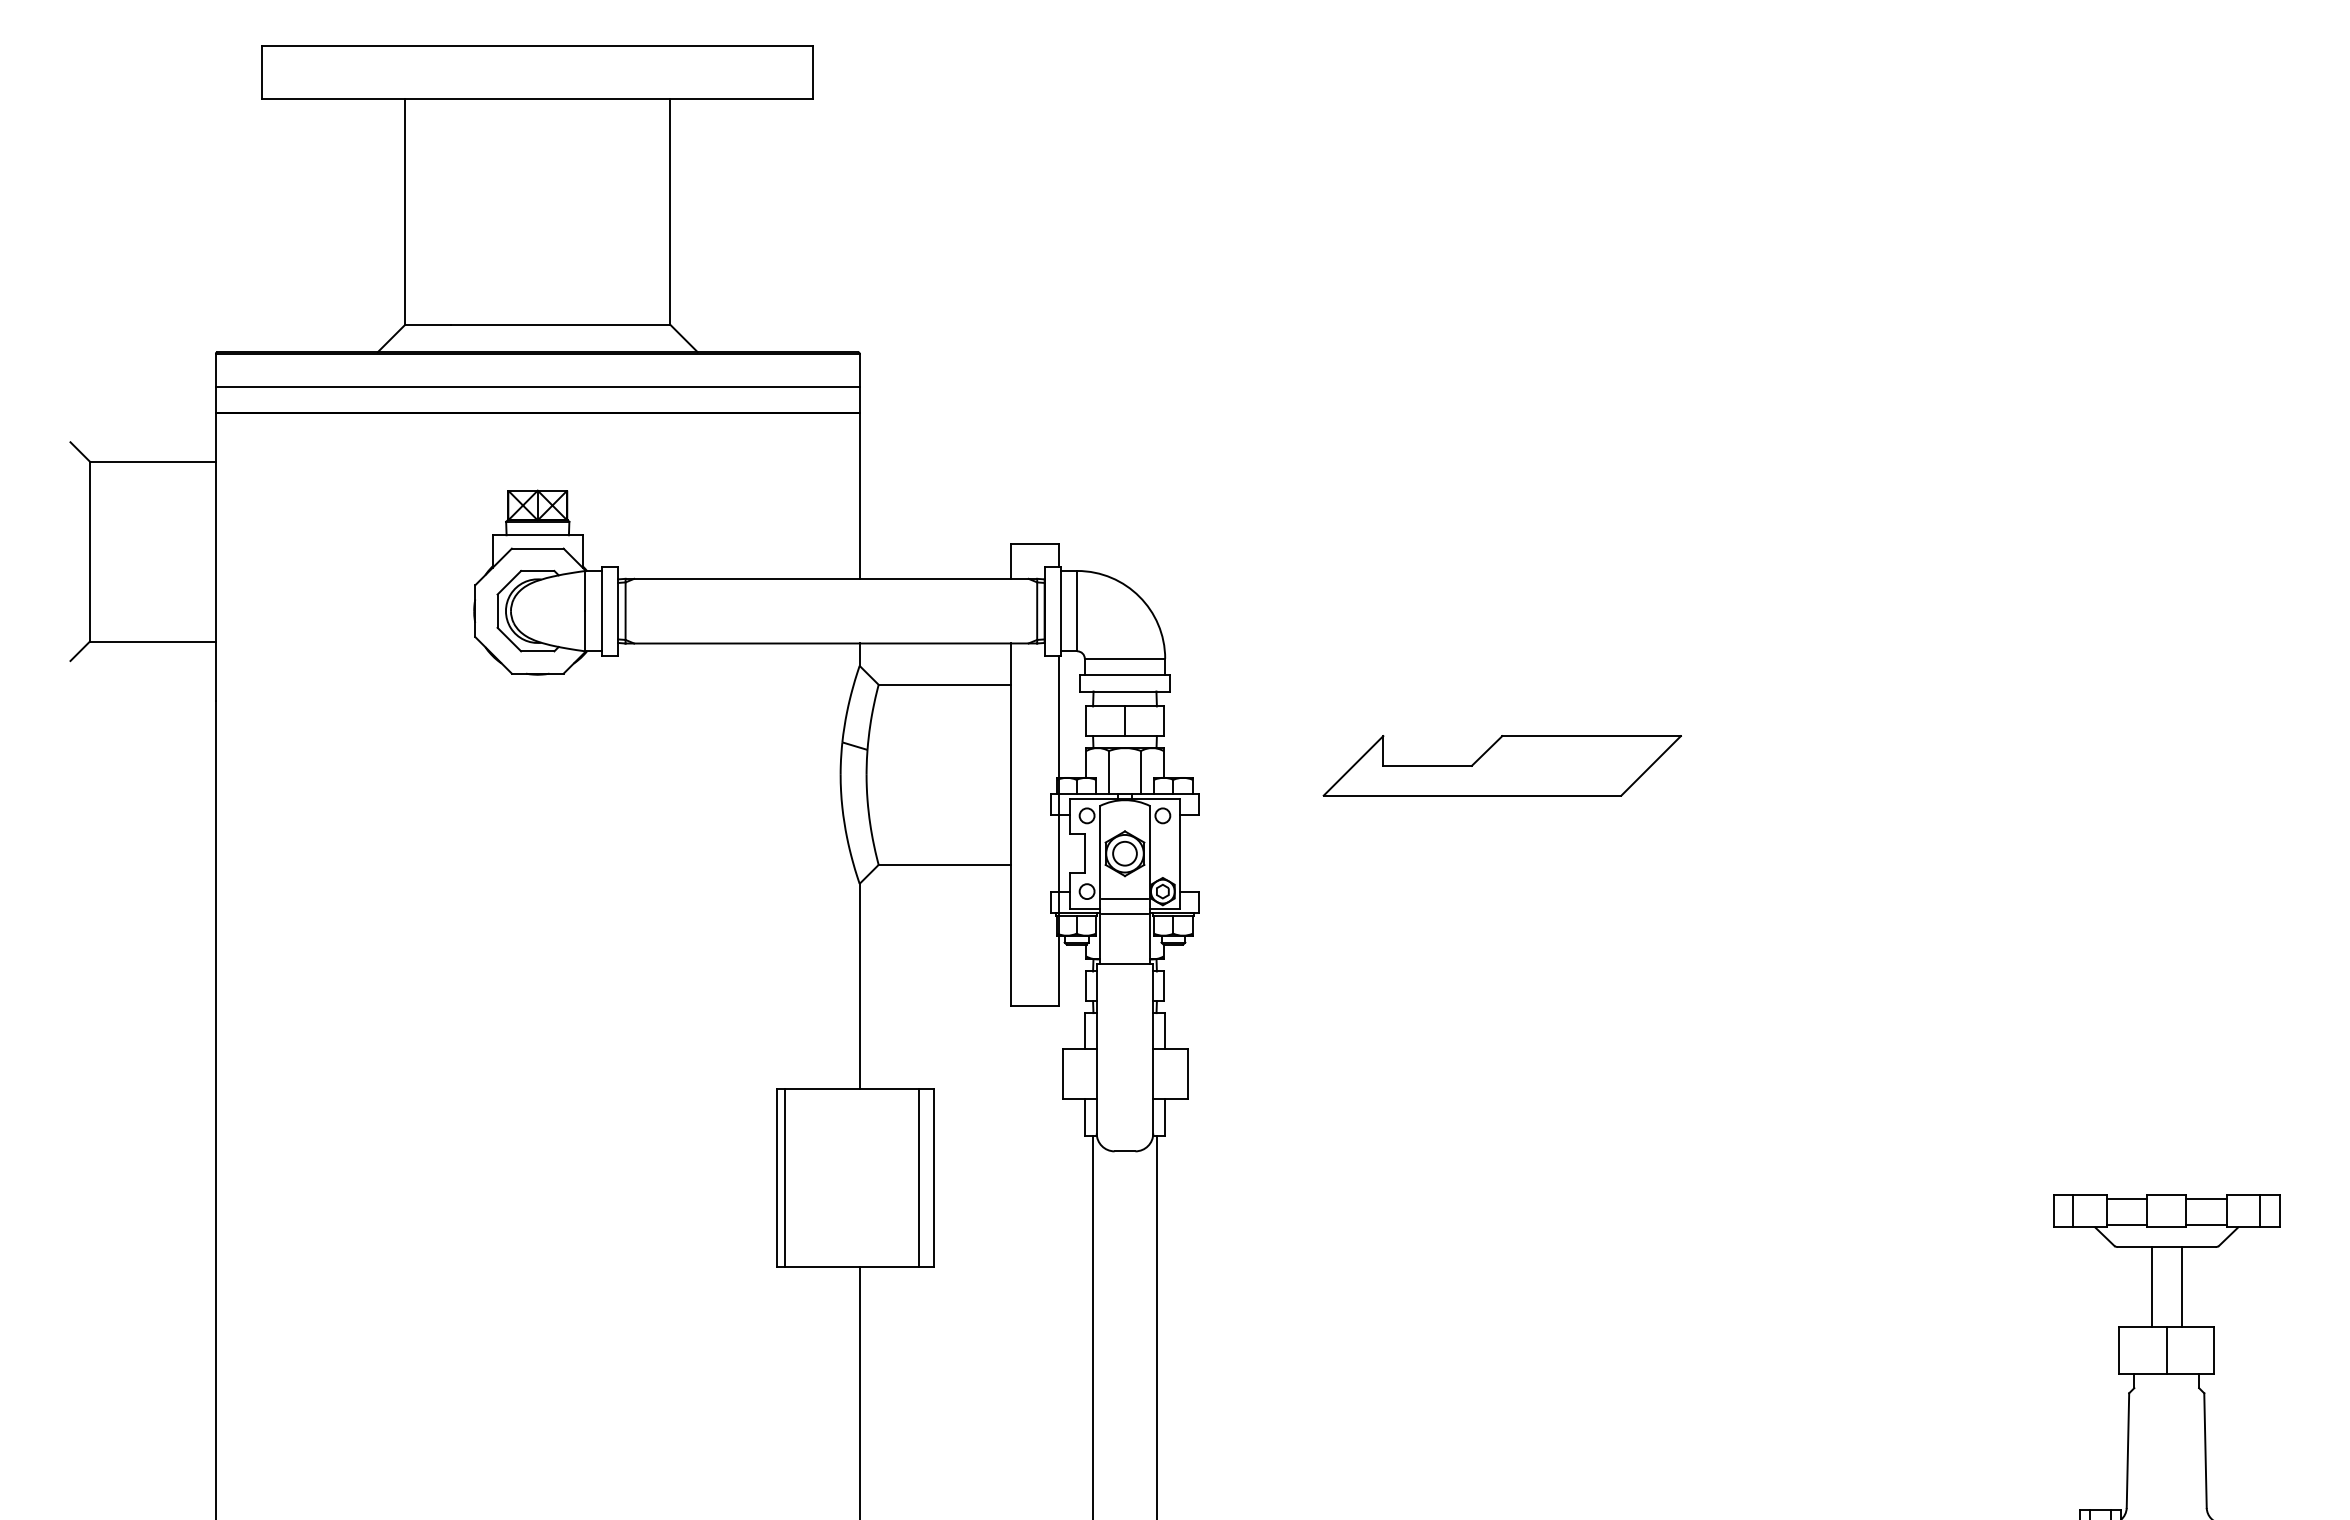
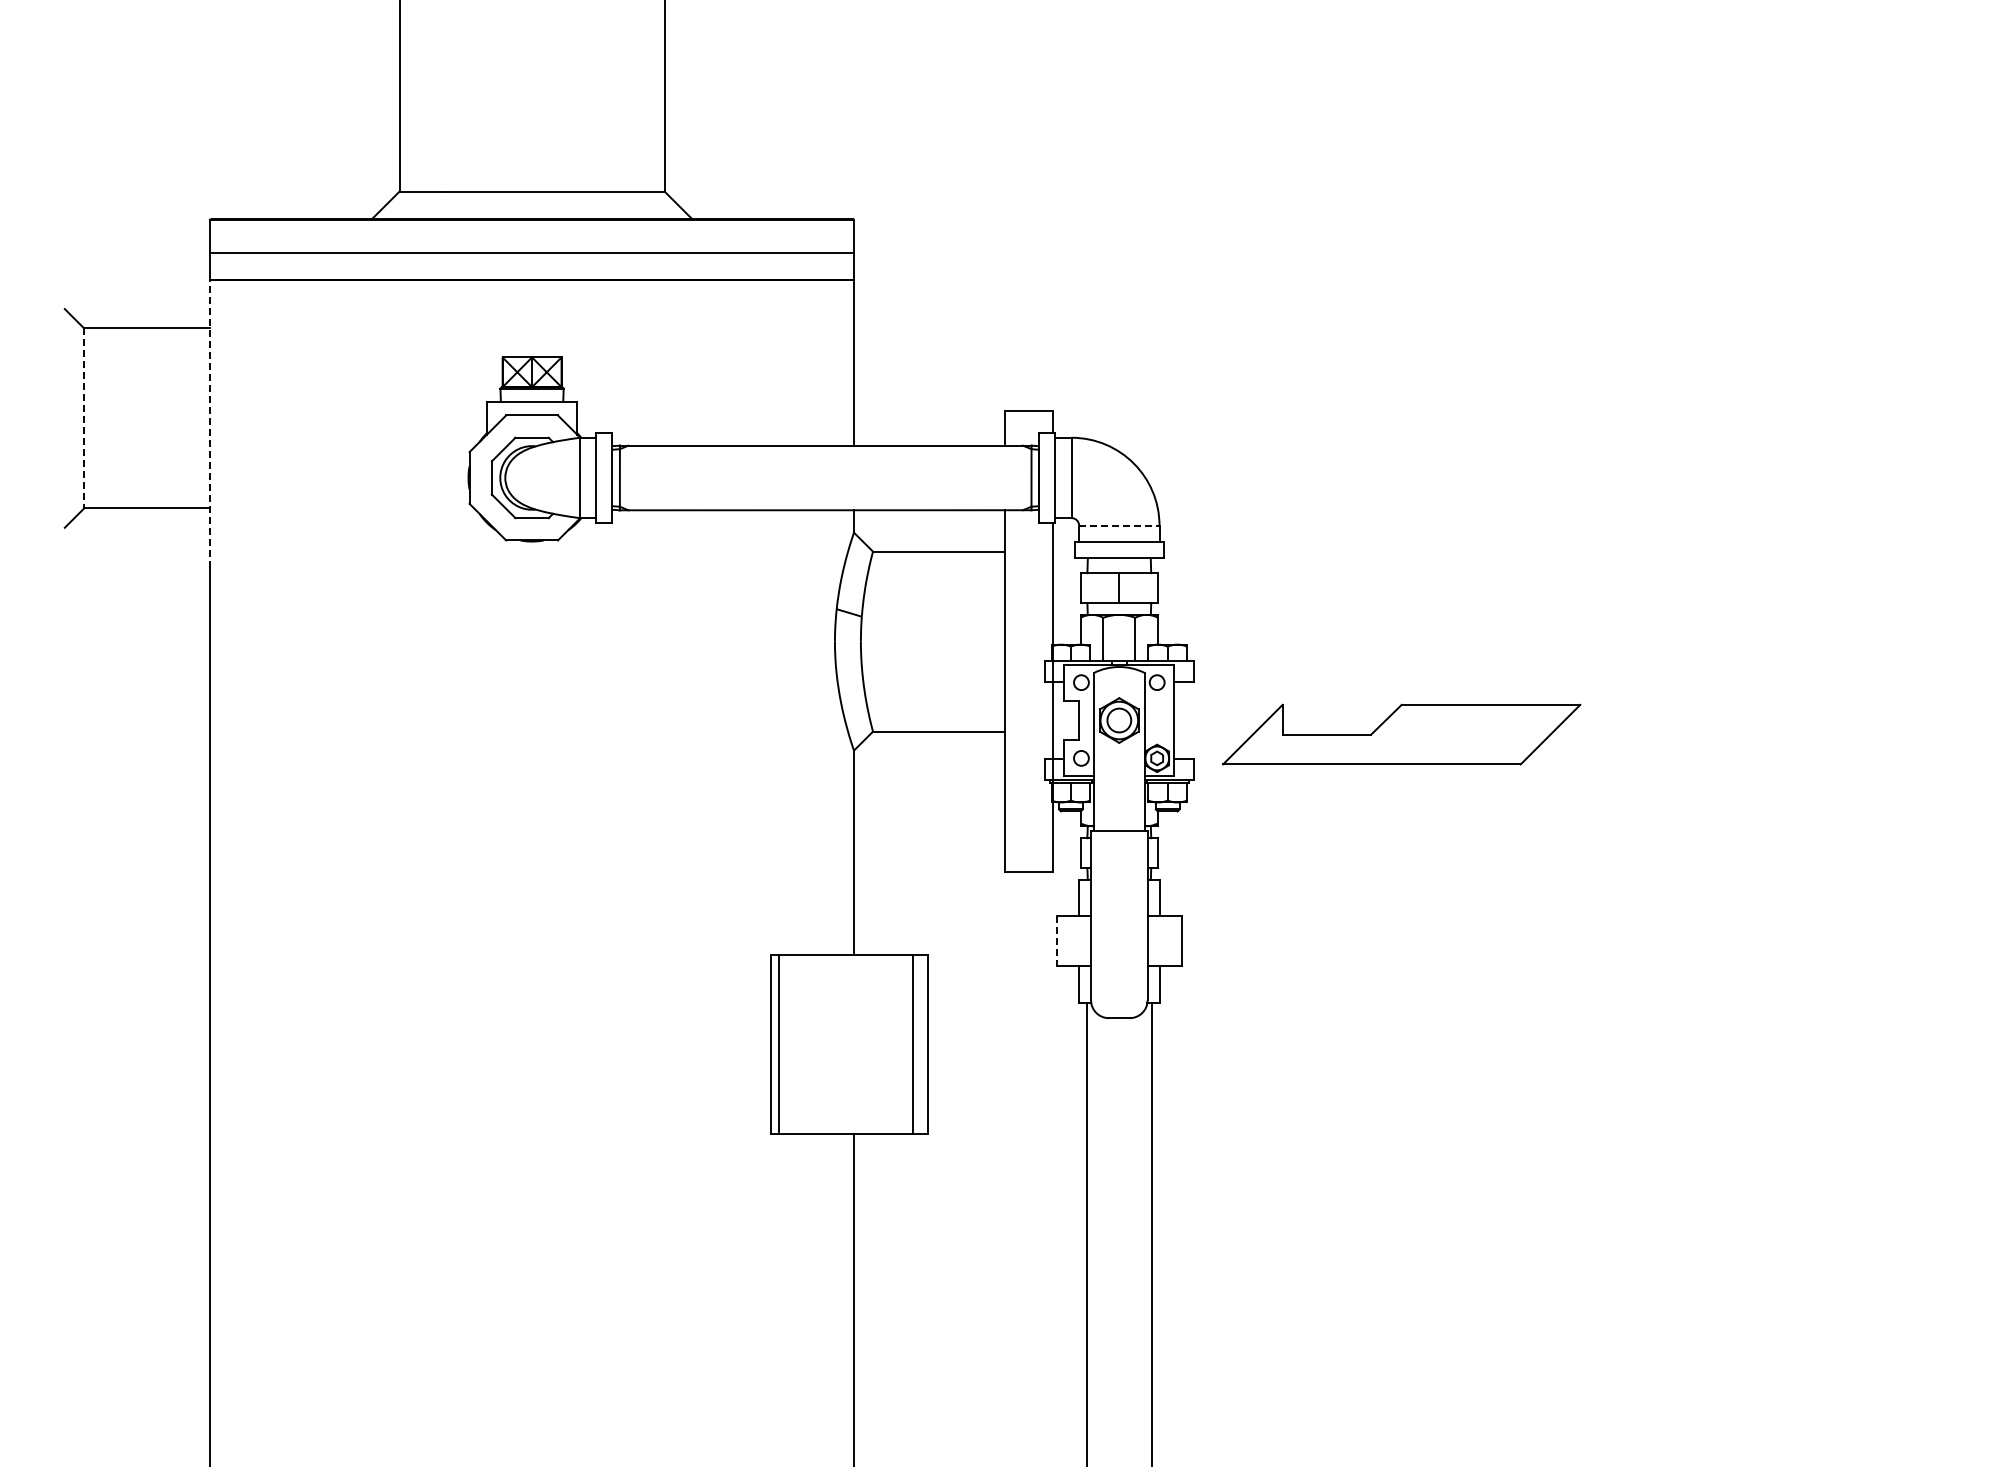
line: (89, 552) -> (83, 419), solid -> dashed
line: (215, 556) -> (209, 423), solid -> dashed
line: (1125, 658) -> (1119, 525), solid -> dashed
part: (1501, 765) -> (1400, 734), moved
line: (1124, 898) -> (1118, 765), removed
line: (1124, 913) -> (1118, 780), removed
line: (1062, 1074) -> (1056, 941), solid -> dashed

